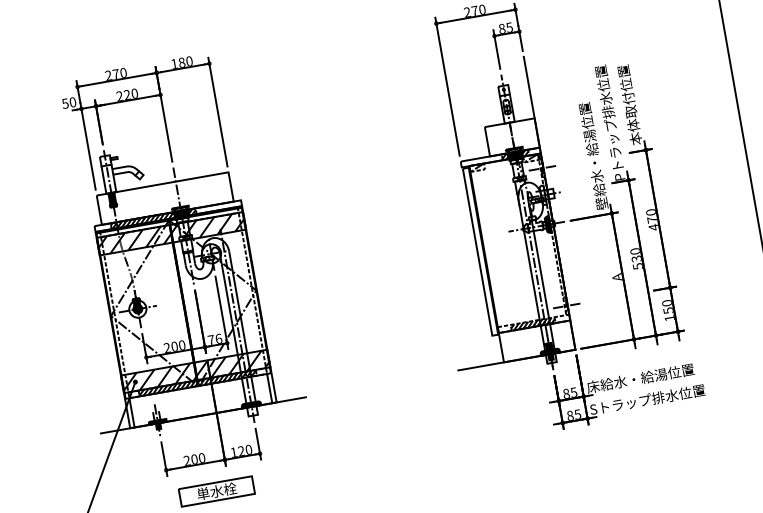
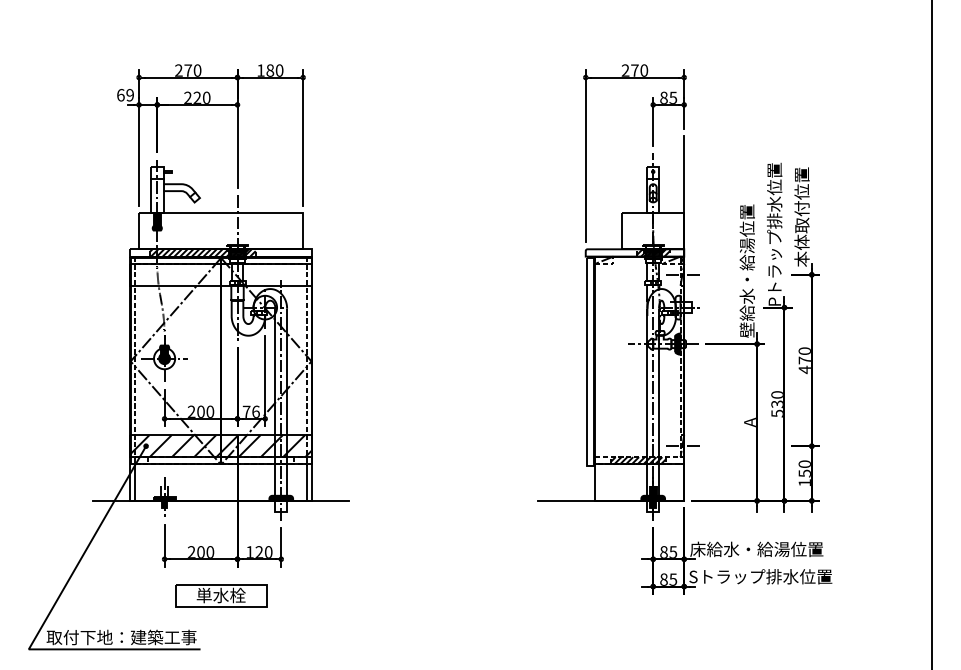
text: (69, 103) -> (125, 95), 50 -> 69
hatch: (170, 233) -> (220, 274), removed
hatch: (198, 382) -> (221, 460), removed

